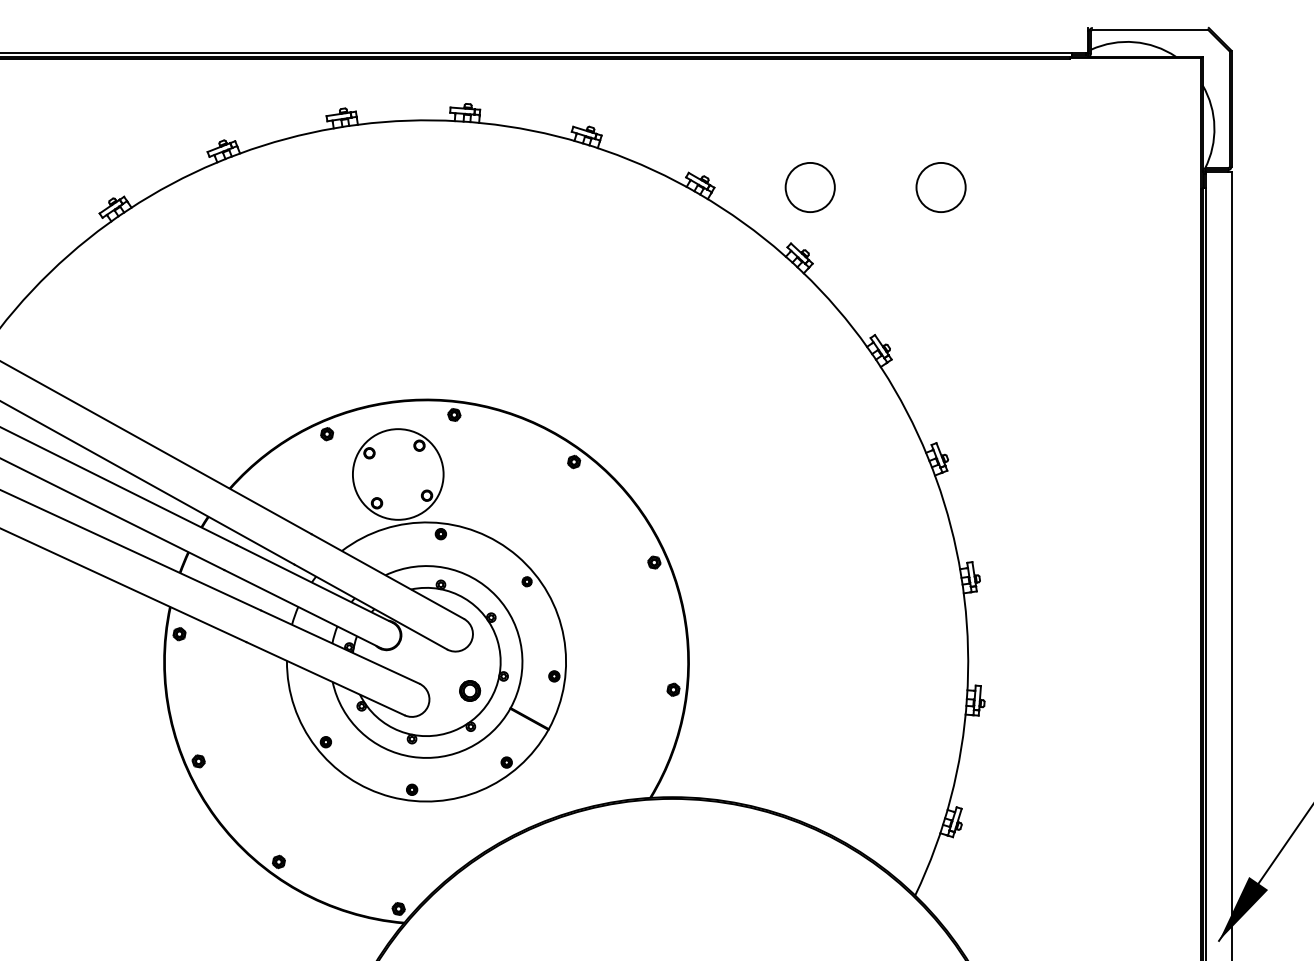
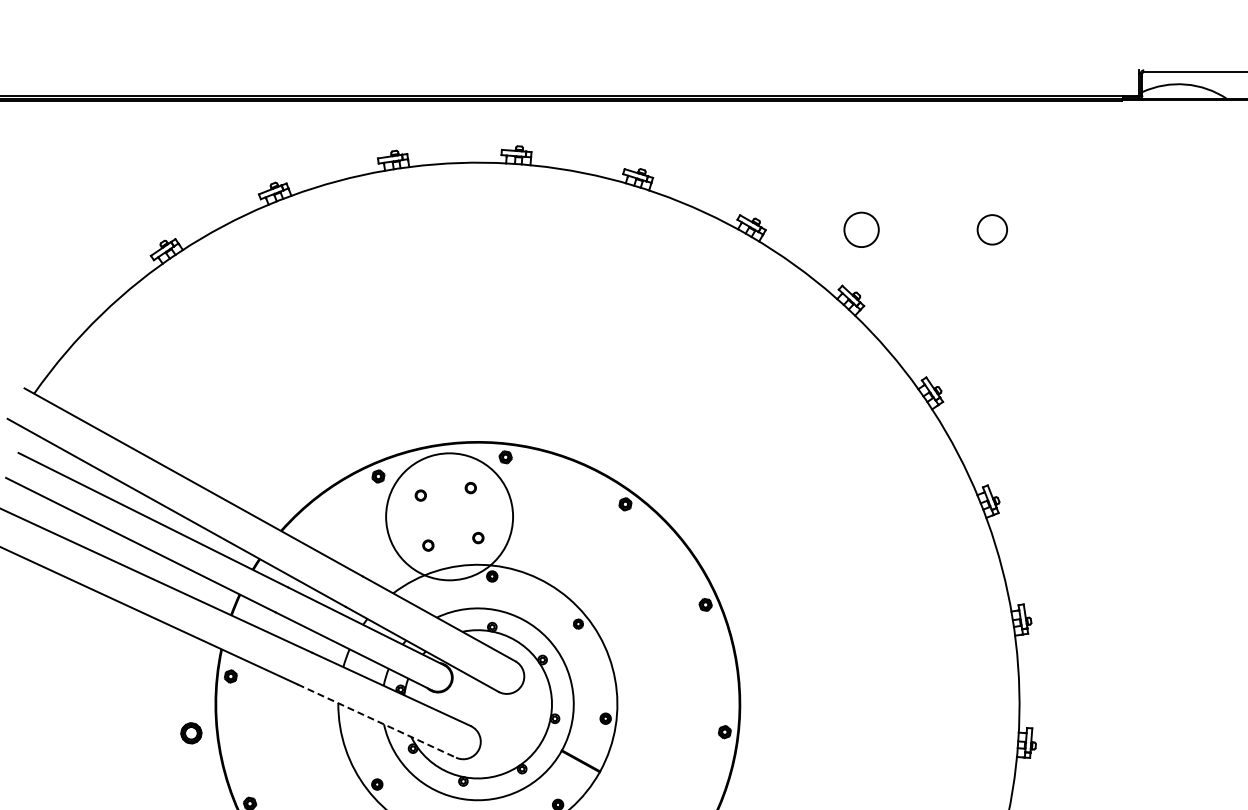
circle: (809, 187) -> (860, 229), size x0.7
circle: (940, 187) -> (991, 229), size x0.6
circle: (397, 474) -> (448, 516), size x1.4
line: (325, 678) -> (376, 720), solid -> dashed
part: (470, 690) -> (191, 732), moved

